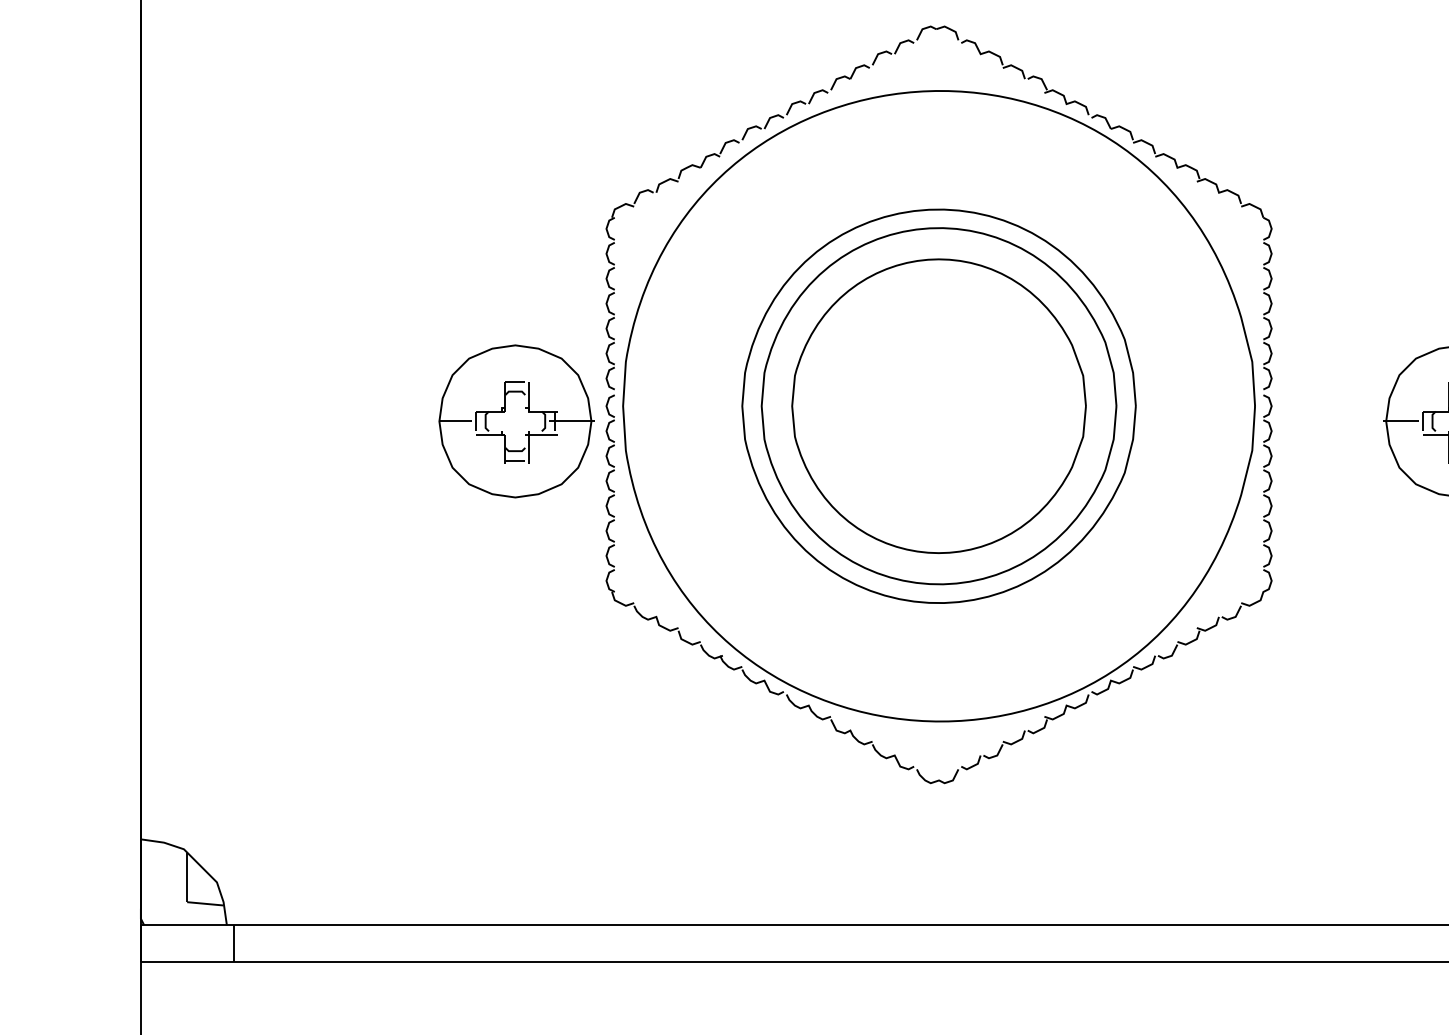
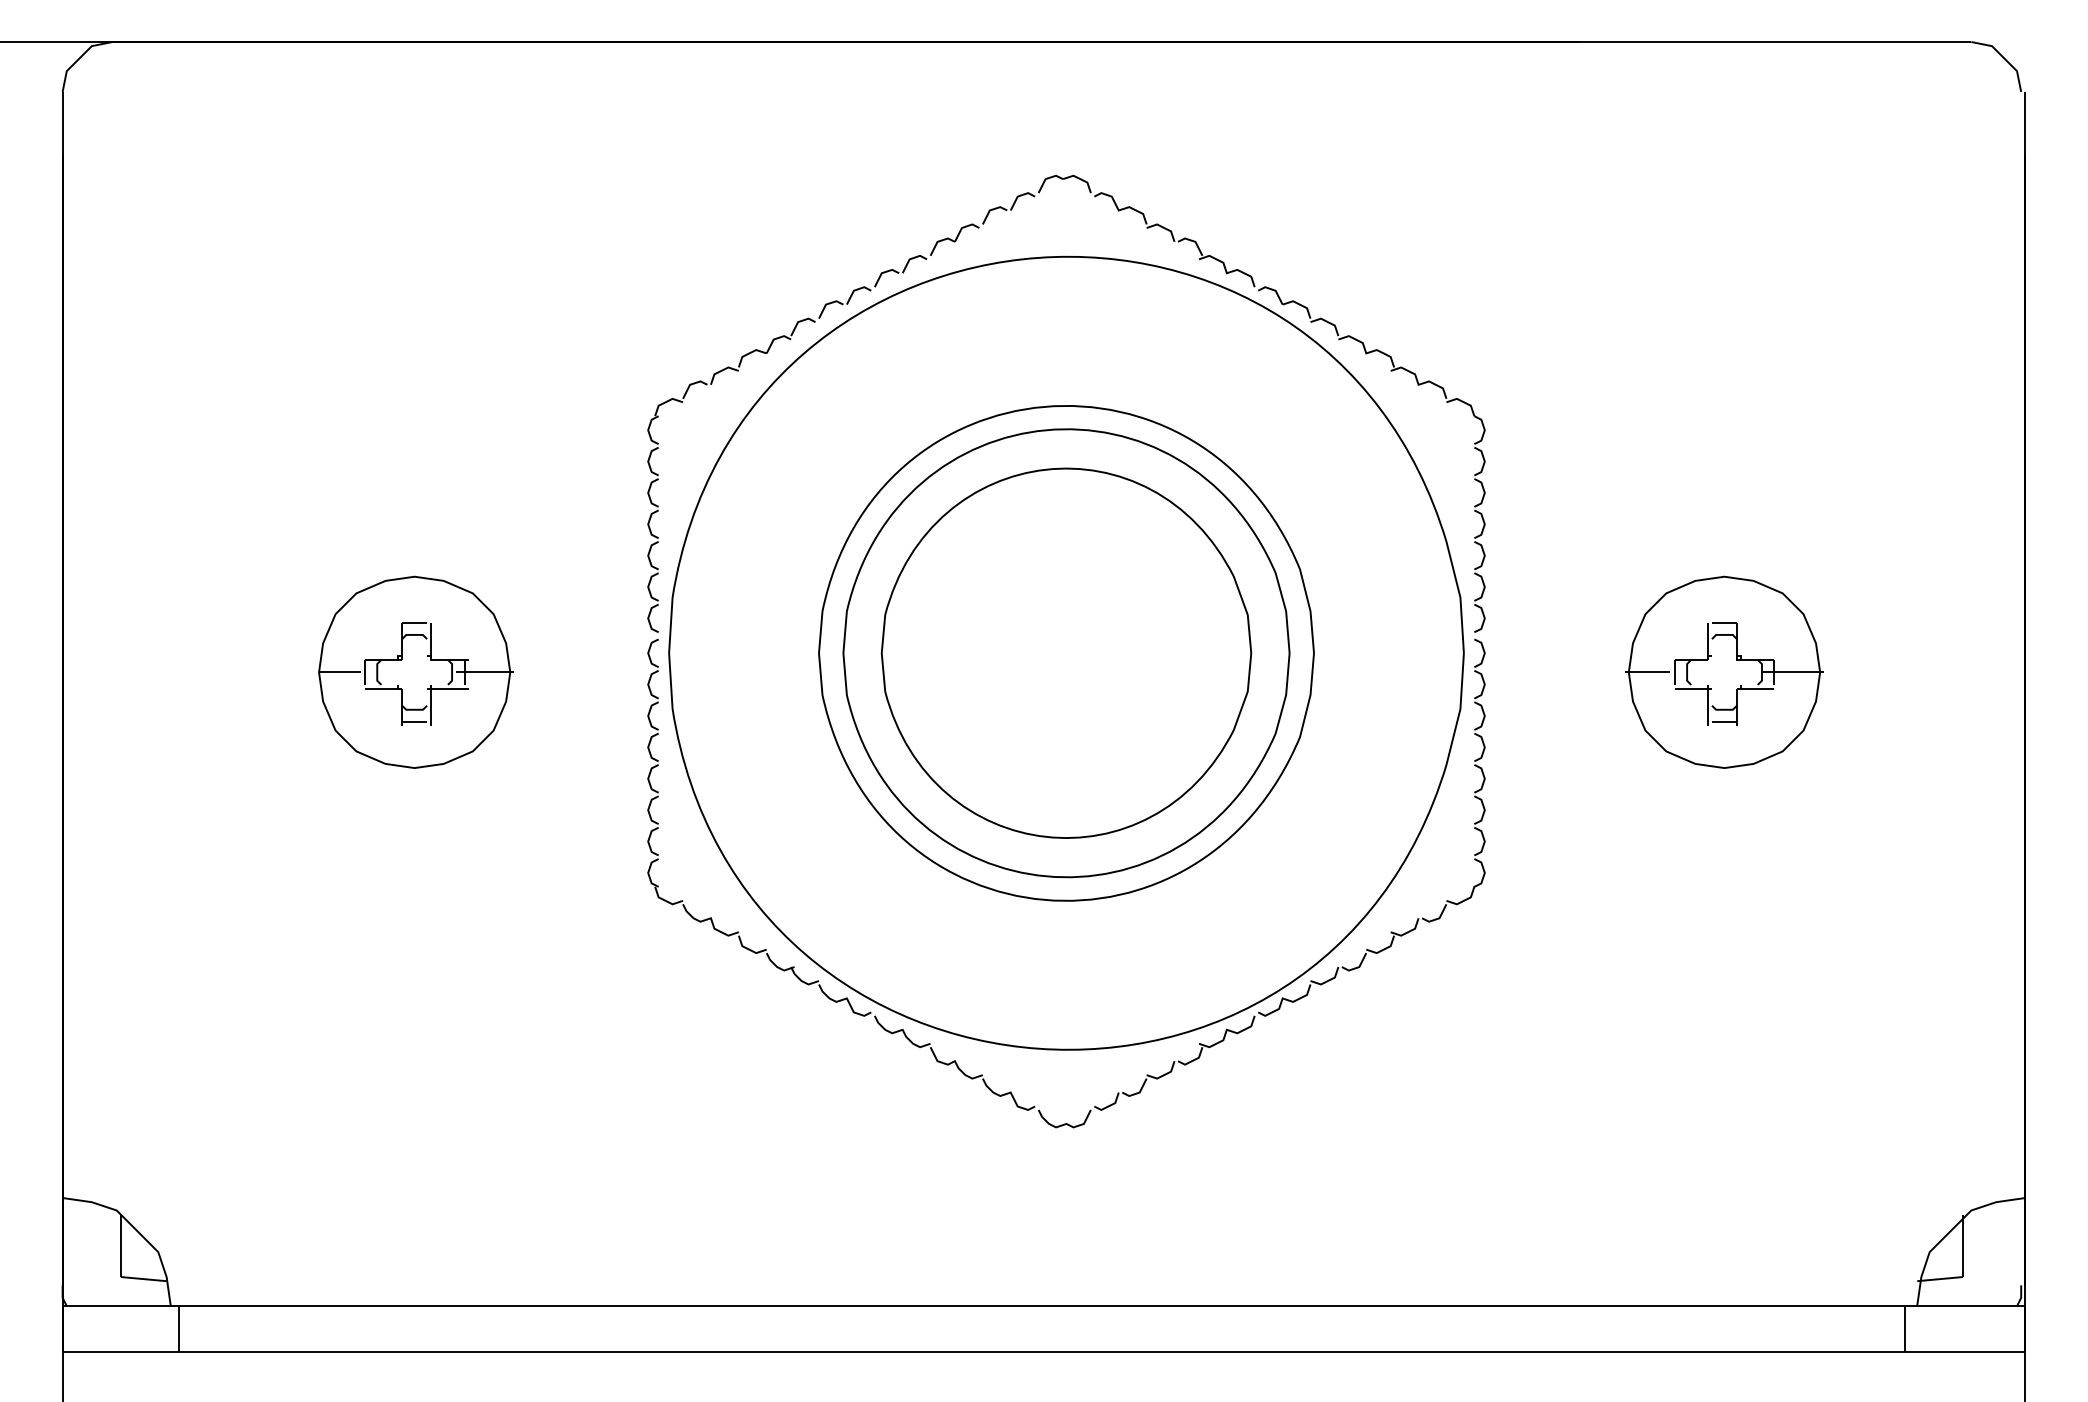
part: (516, 420) -> (415, 671), moved

